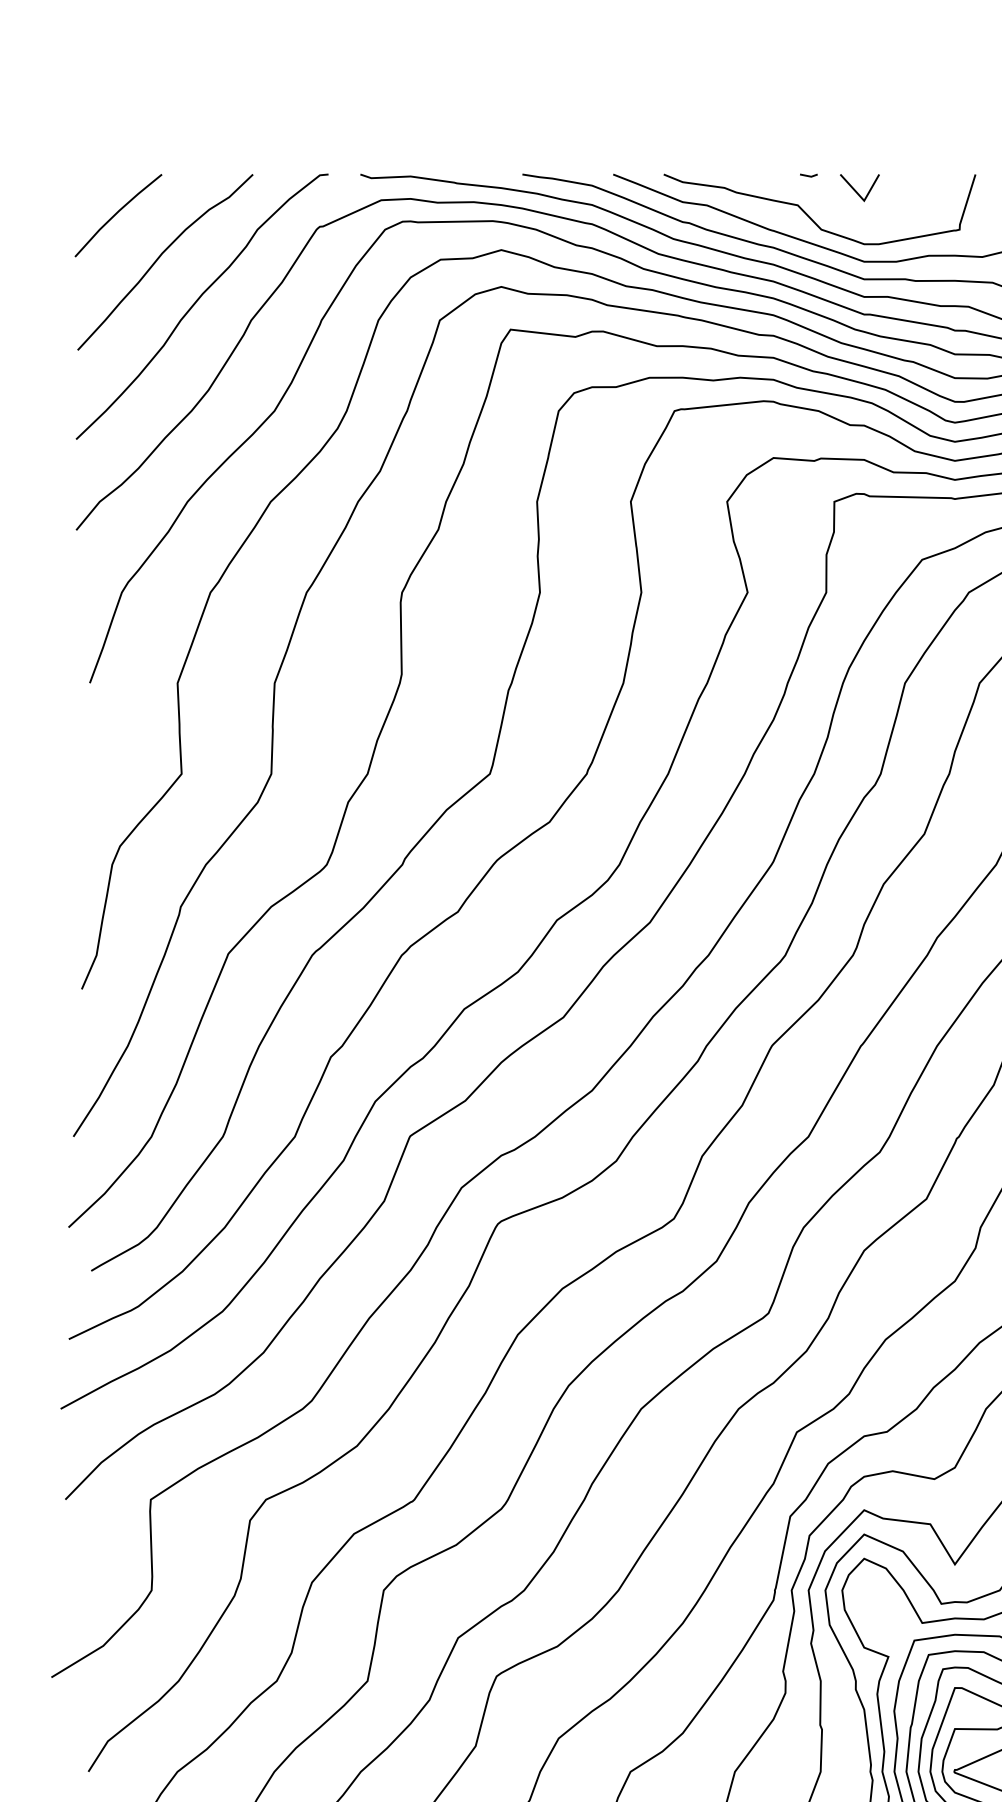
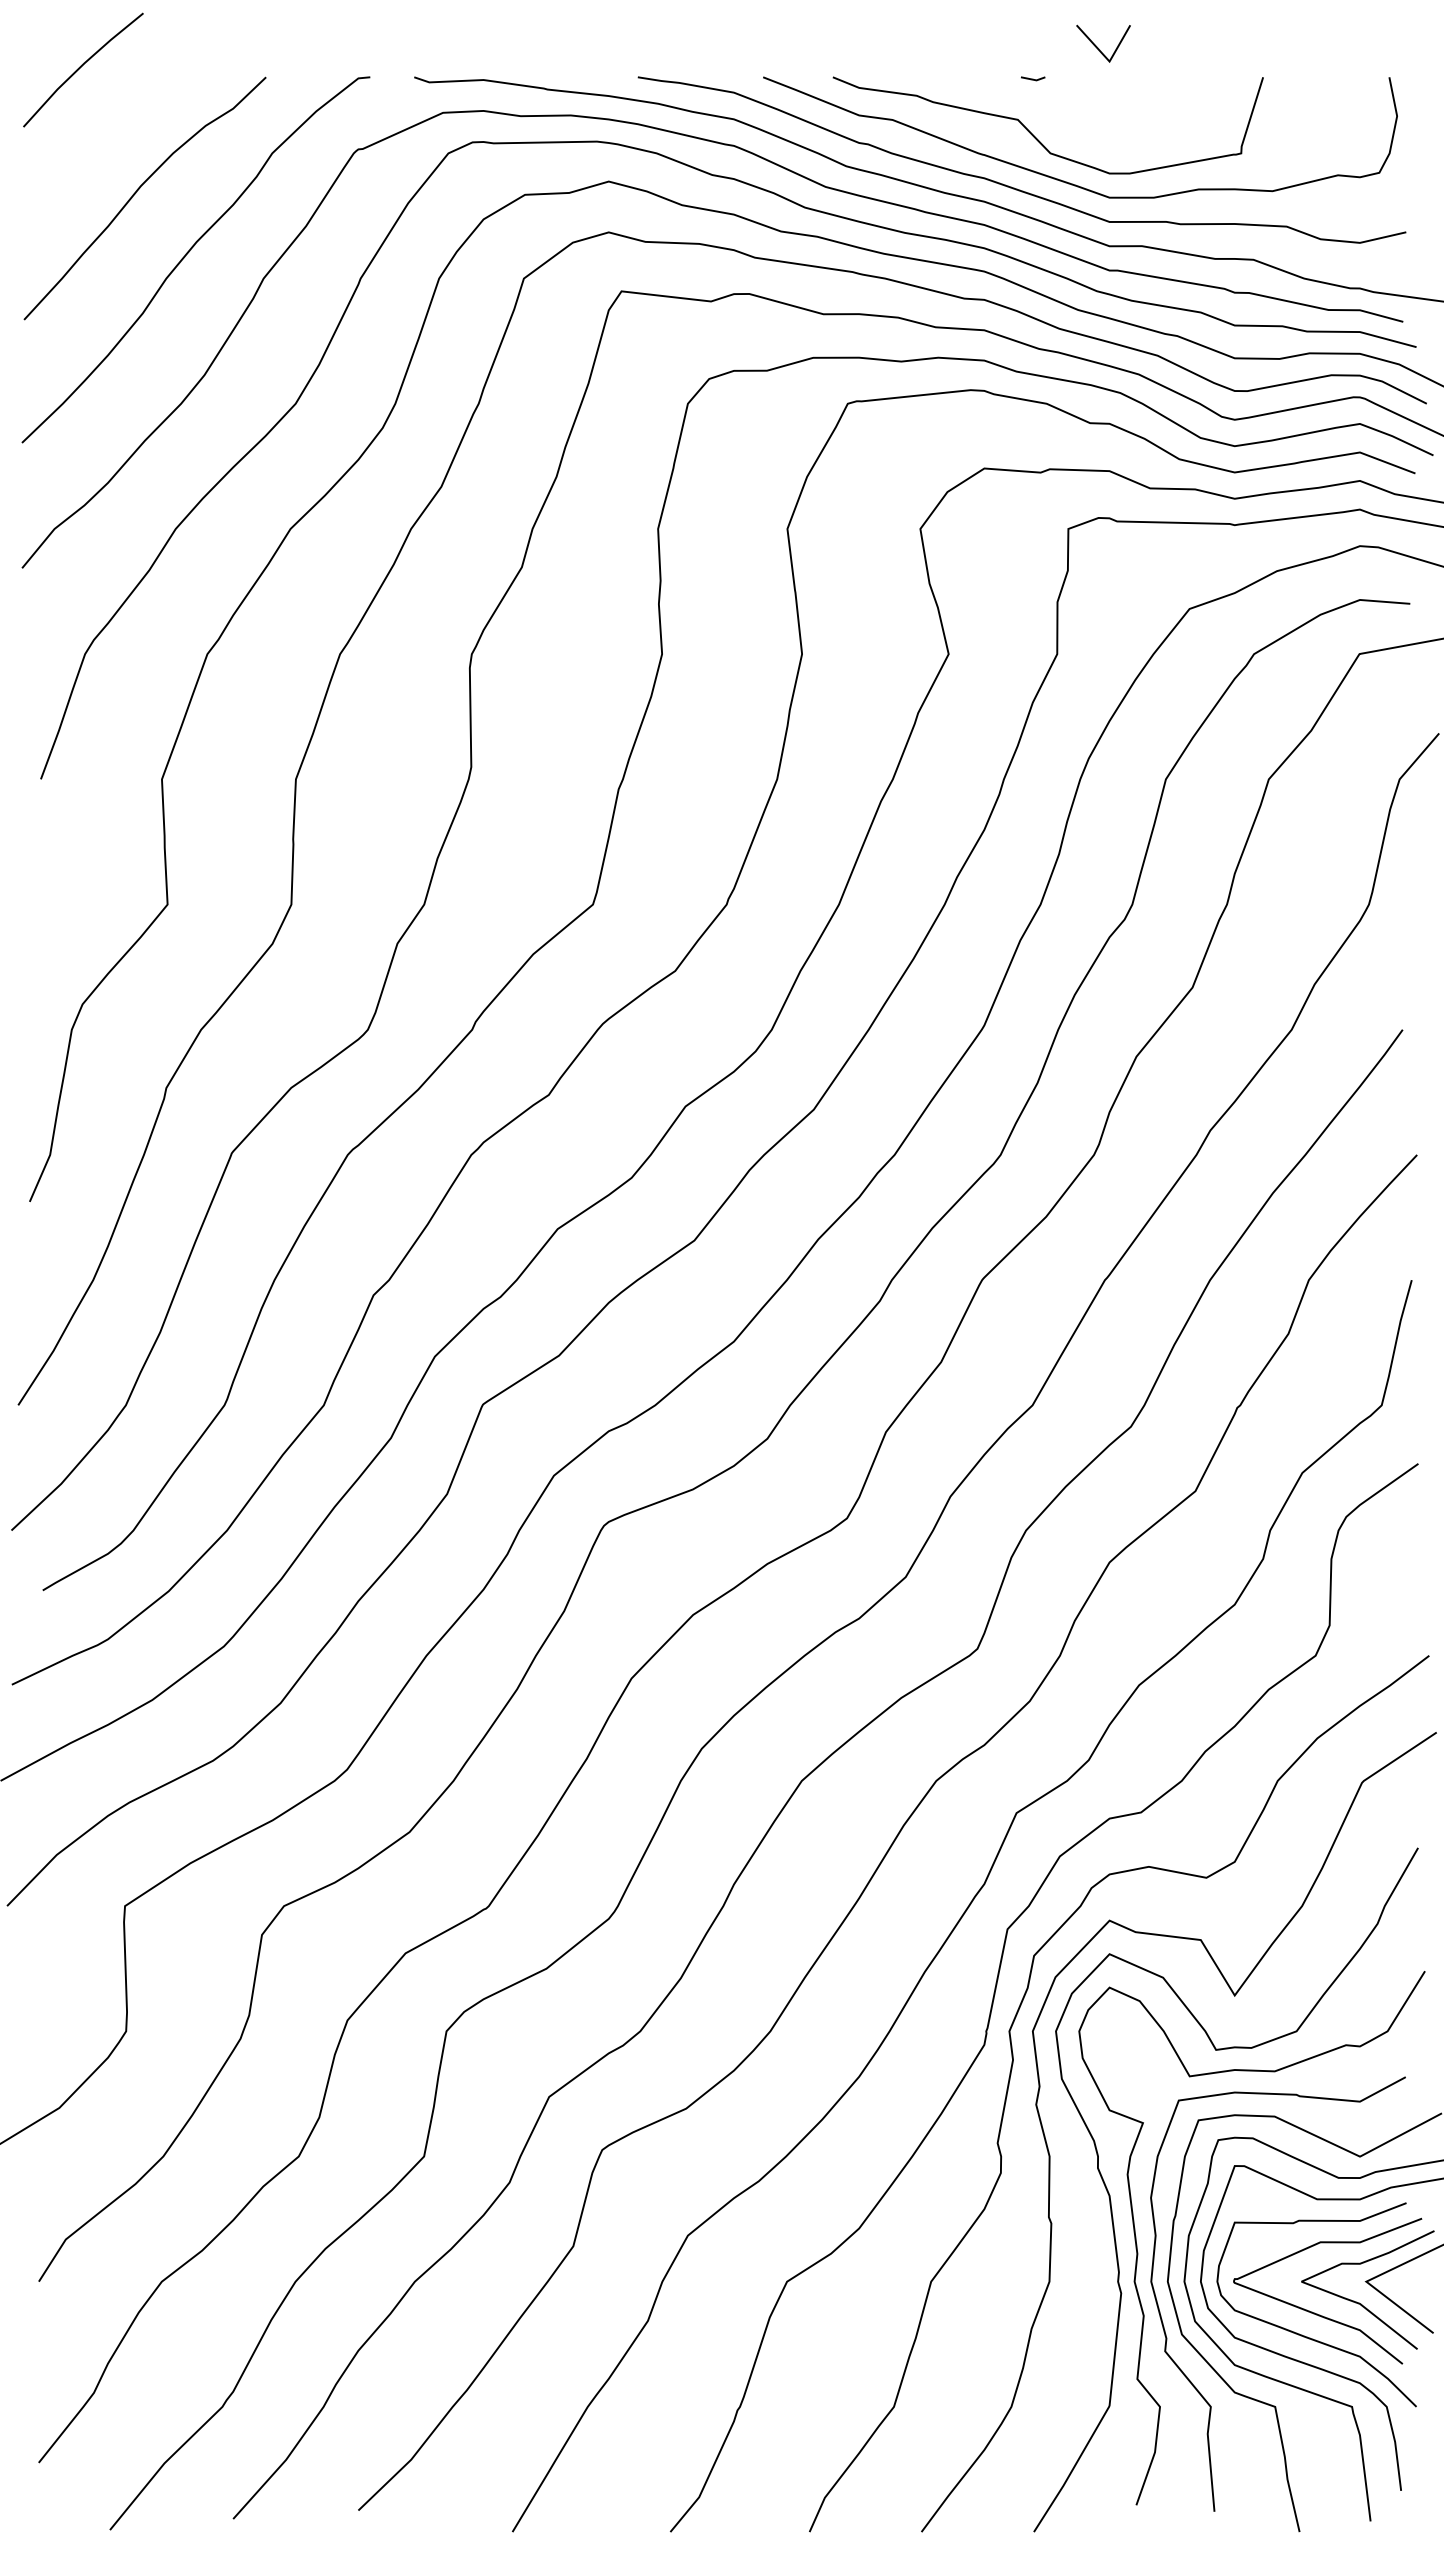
line: (856, 190) -> (1098, 47), moved
line: (117, 213) -> (81, 67), moved

